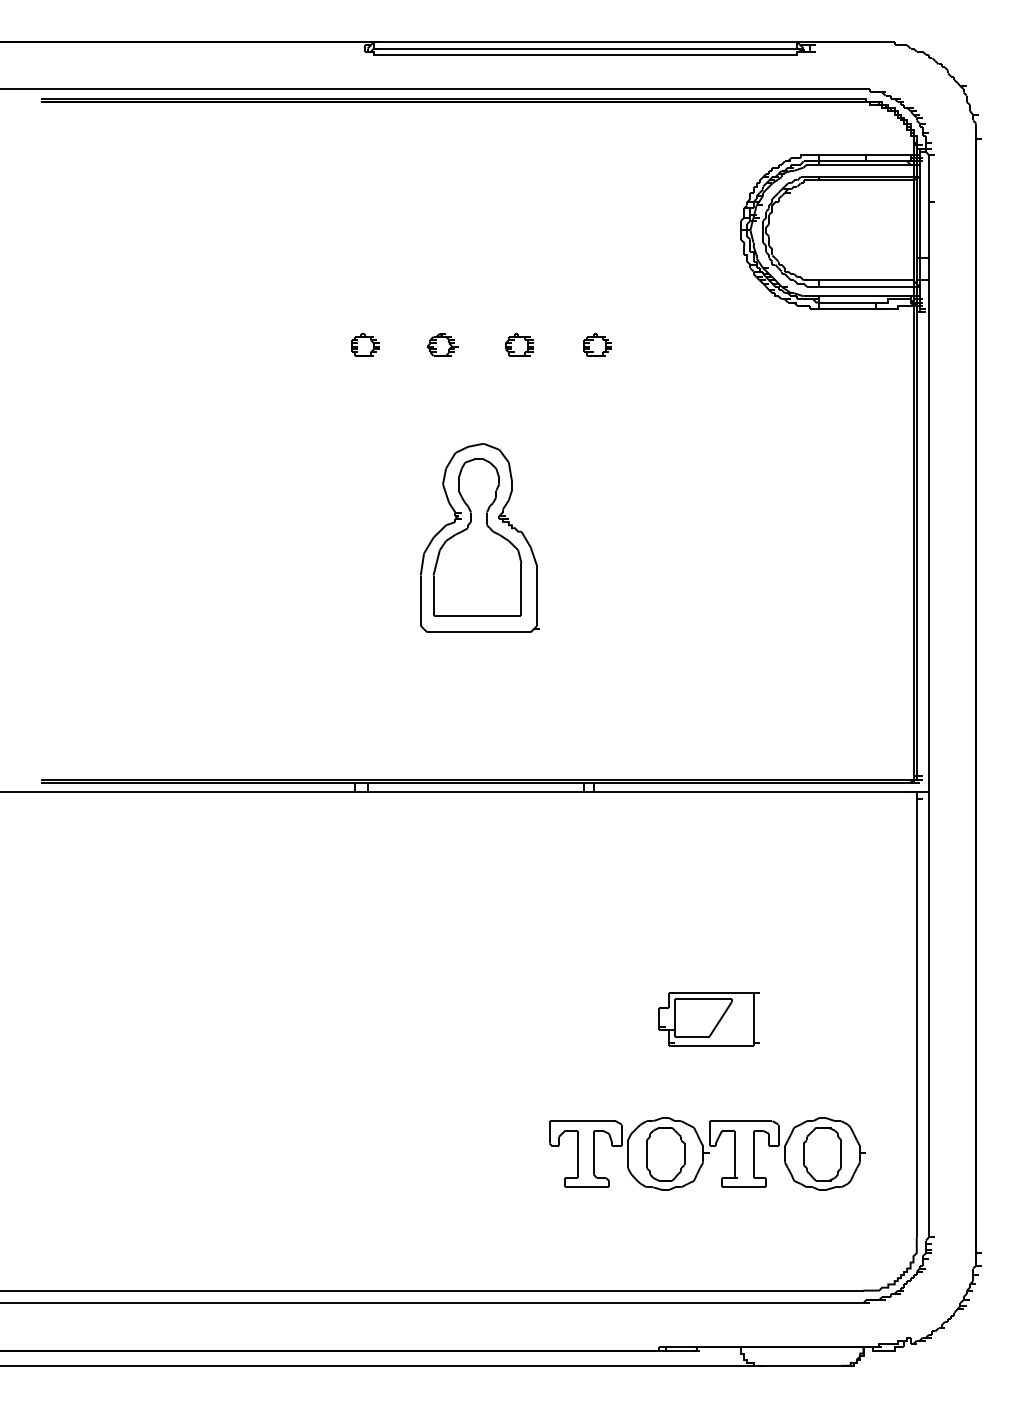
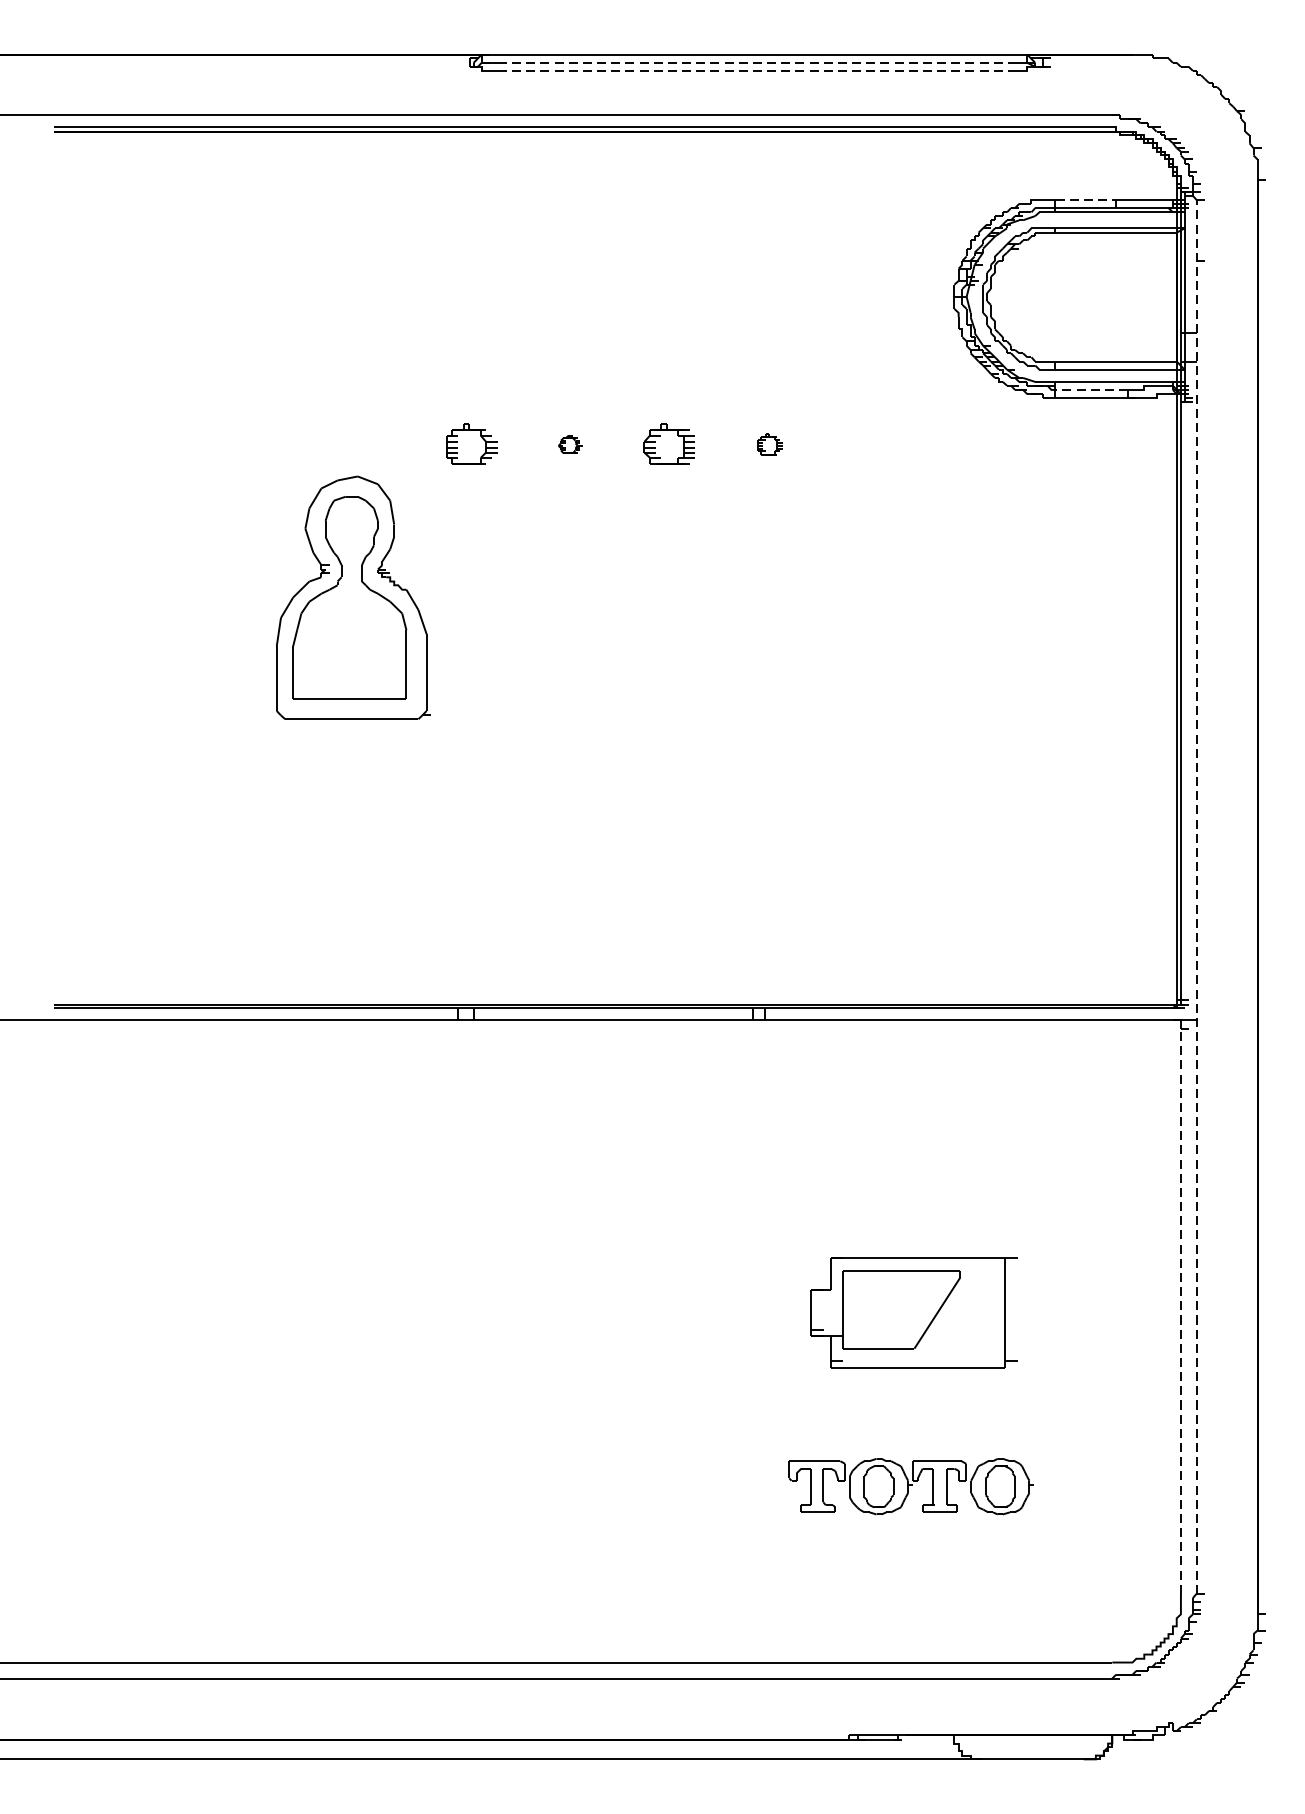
line: (587, 48) -> (756, 62), solid -> dashed
line: (587, 54) -> (756, 70), solid -> dashed
line: (842, 155) -> (1085, 200), solid -> dashed
line: (847, 302) -> (1091, 389), solid -> dashed
part: (365, 344) -> (470, 443), size x1.4
part: (442, 344) -> (570, 443), size x0.6
part: (519, 344) -> (669, 443), size x1.4
part: (597, 344) -> (769, 443), size x0.7
part: (479, 537) -> (352, 597), moved
line: (929, 696) -> (1197, 897), solid -> dashed
line: (916, 1017) -> (1180, 1310), solid -> dashed
part: (708, 1019) -> (912, 1313), size x1.6
part: (707, 1153) -> (911, 1485), size x0.6

